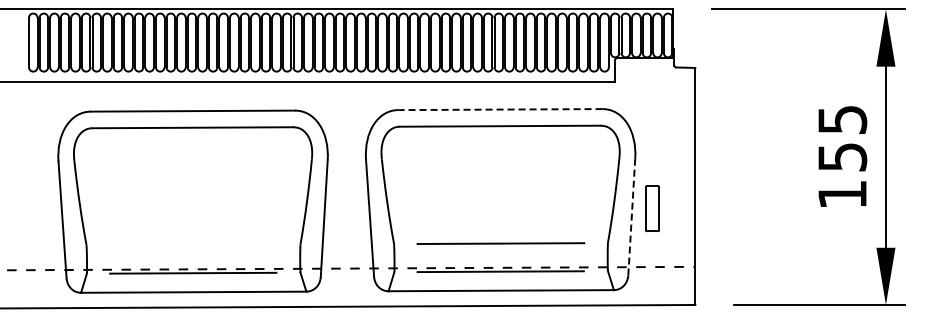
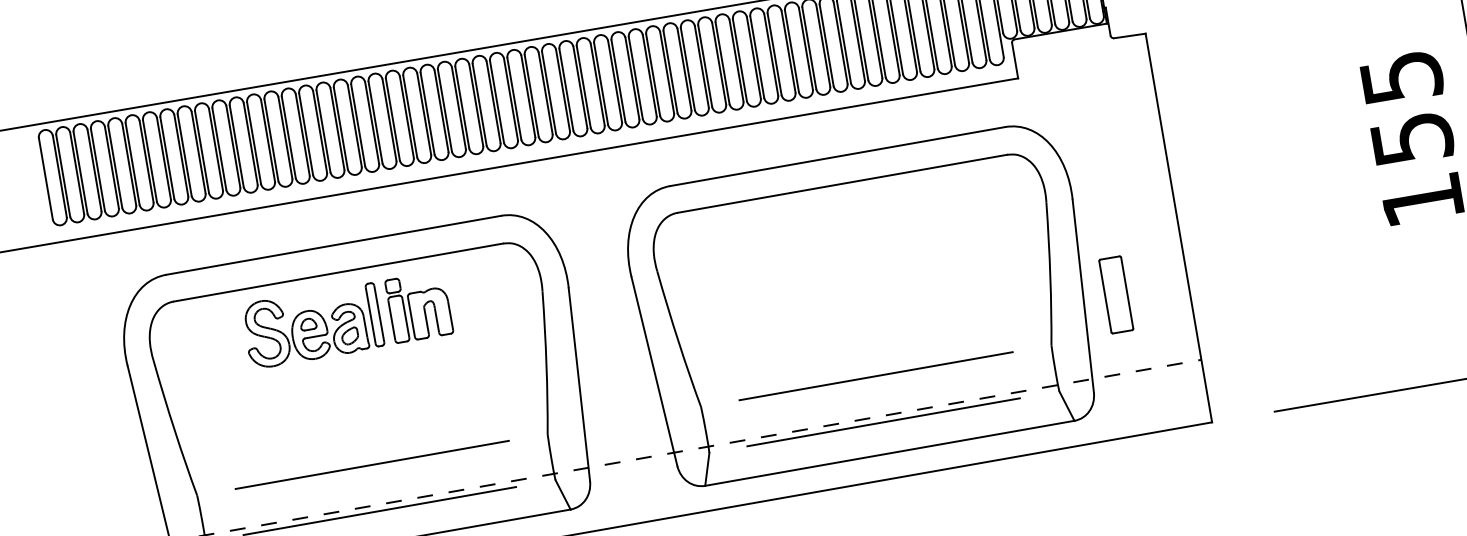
line: (499, 109) -> (836, 156), dashed -> solid
part: (192, 156) -> (345, 319), added
part: (652, 208) -> (1116, 294), moved
line: (631, 216) -> (1082, 295), dashed -> solid
line: (193, 244) -> (372, 463), added

